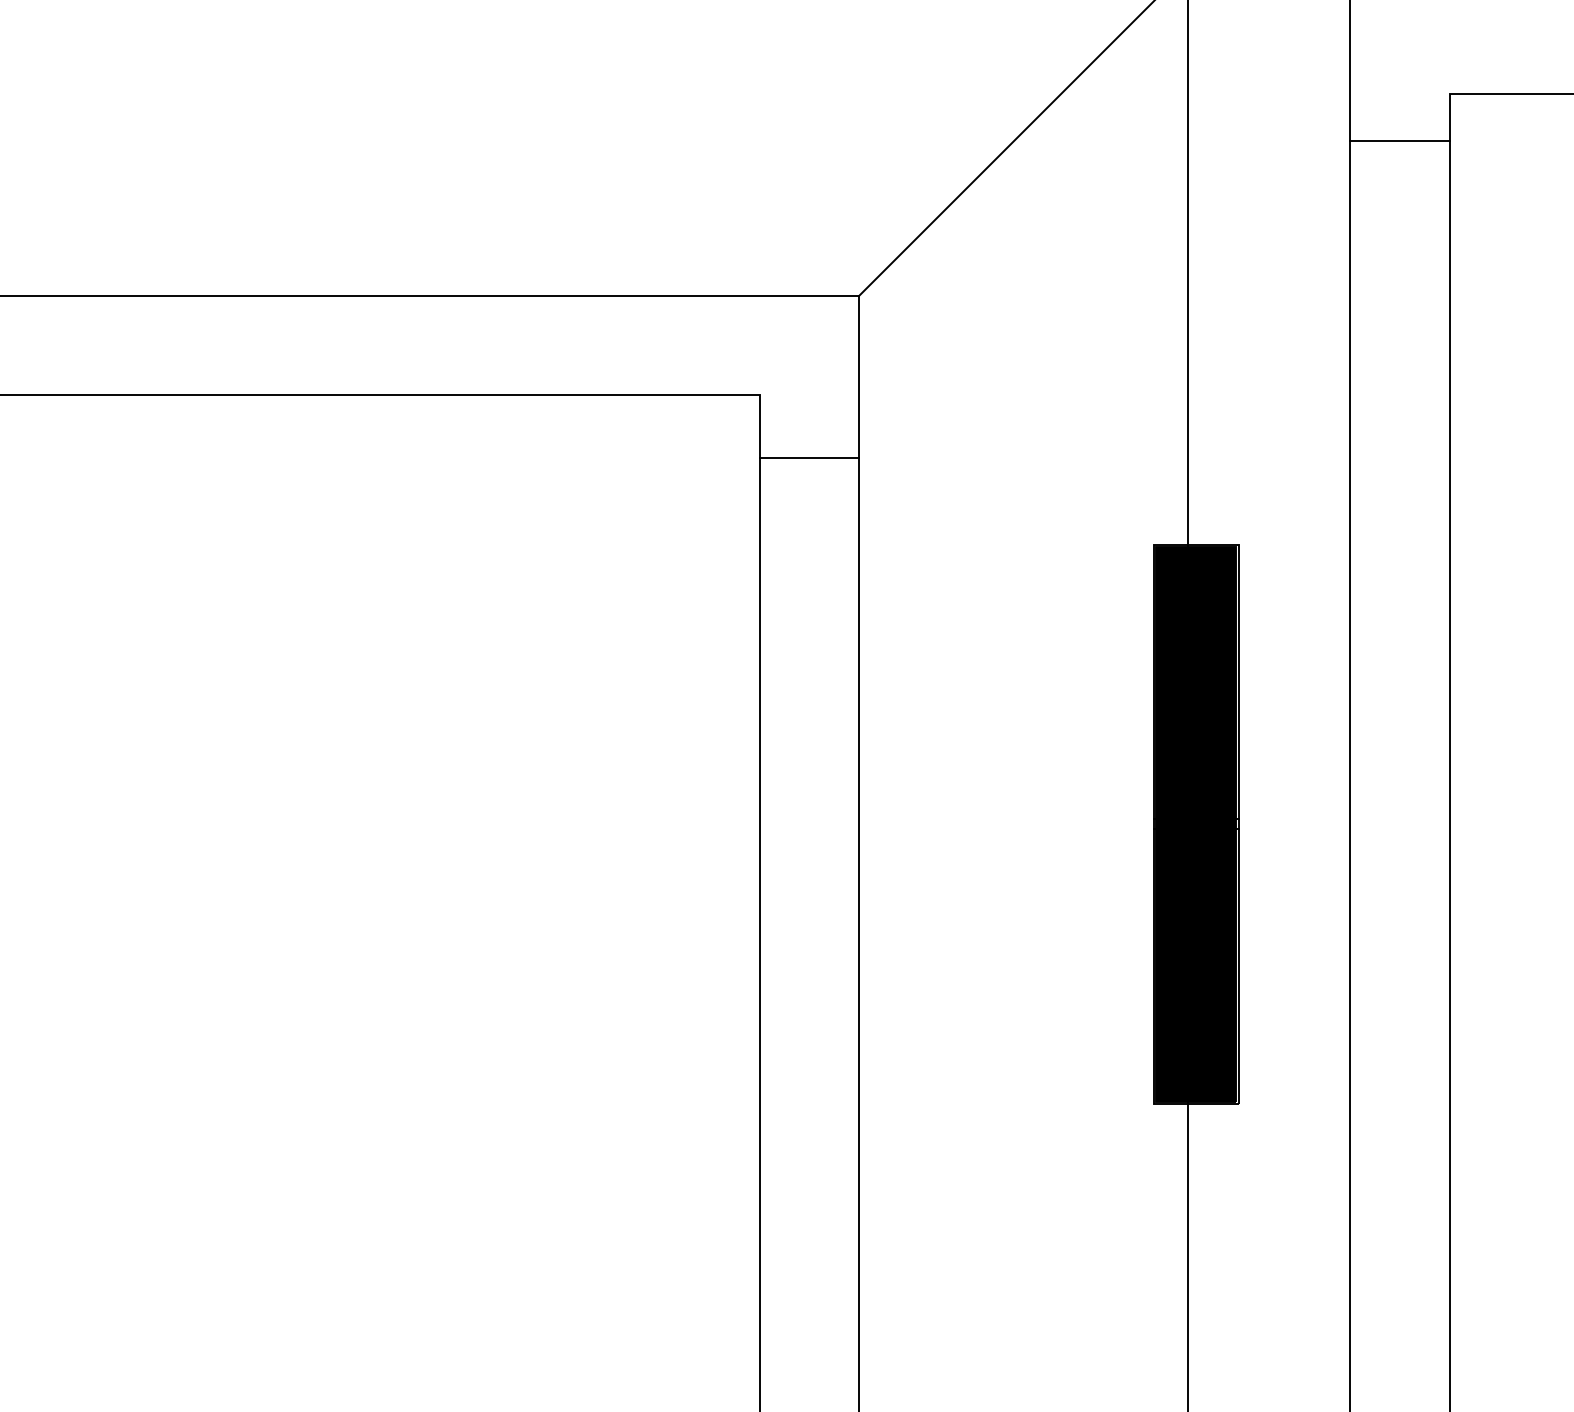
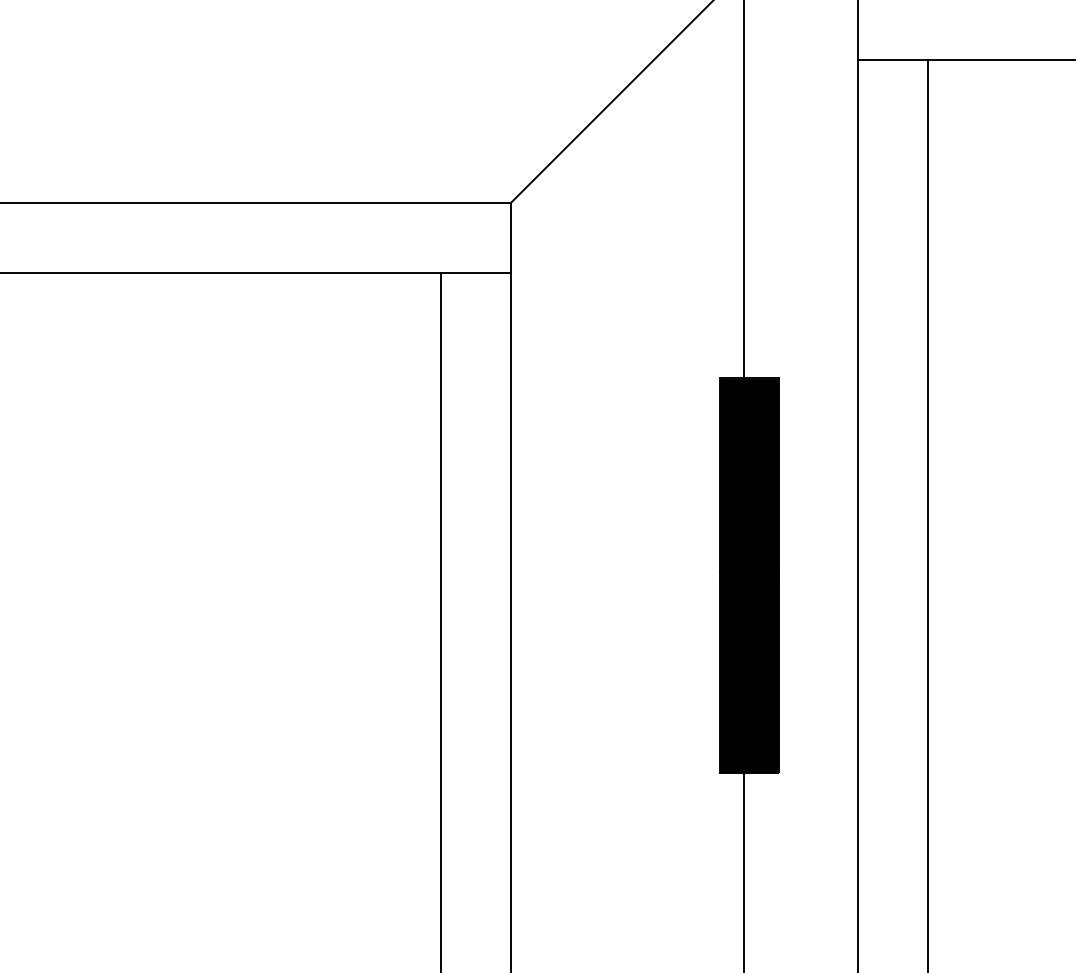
line: (1399, 140) -> (893, 59), moved
line: (809, 458) -> (476, 272), moved

